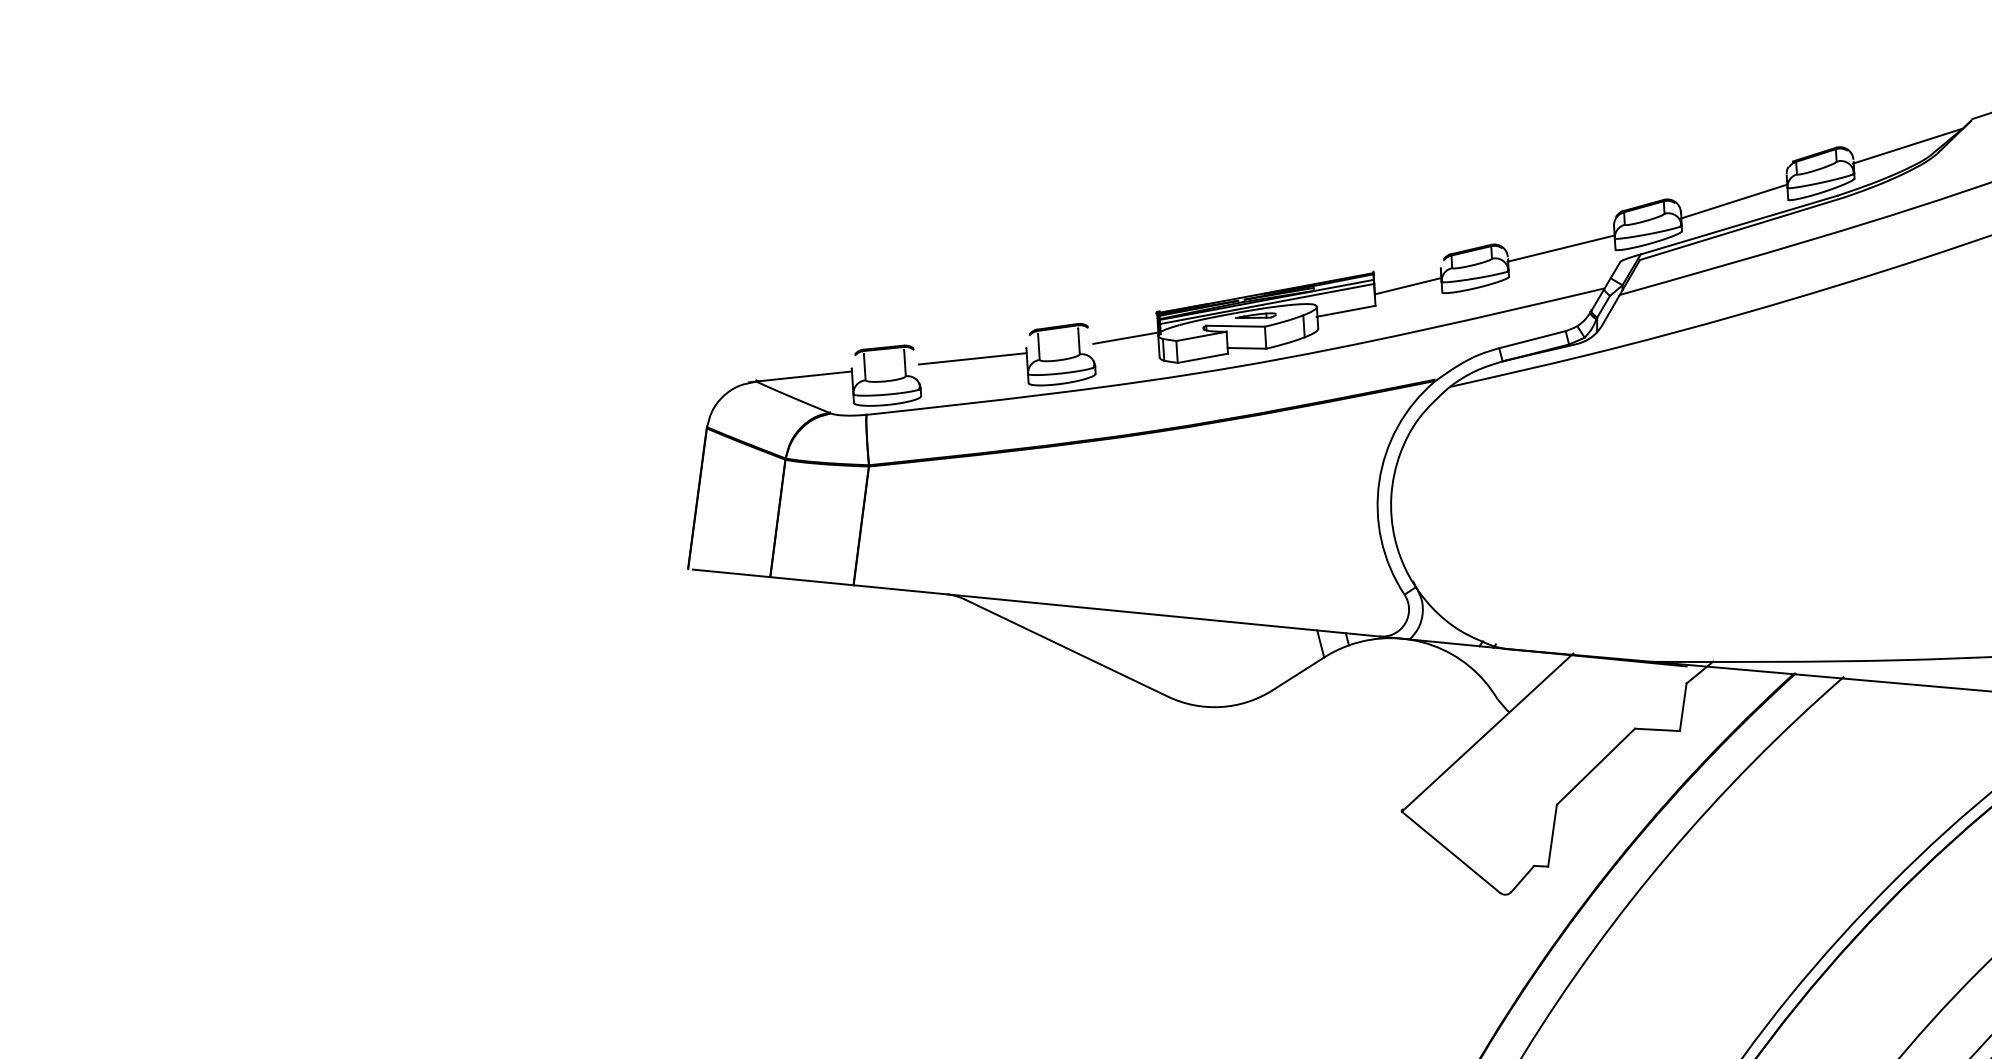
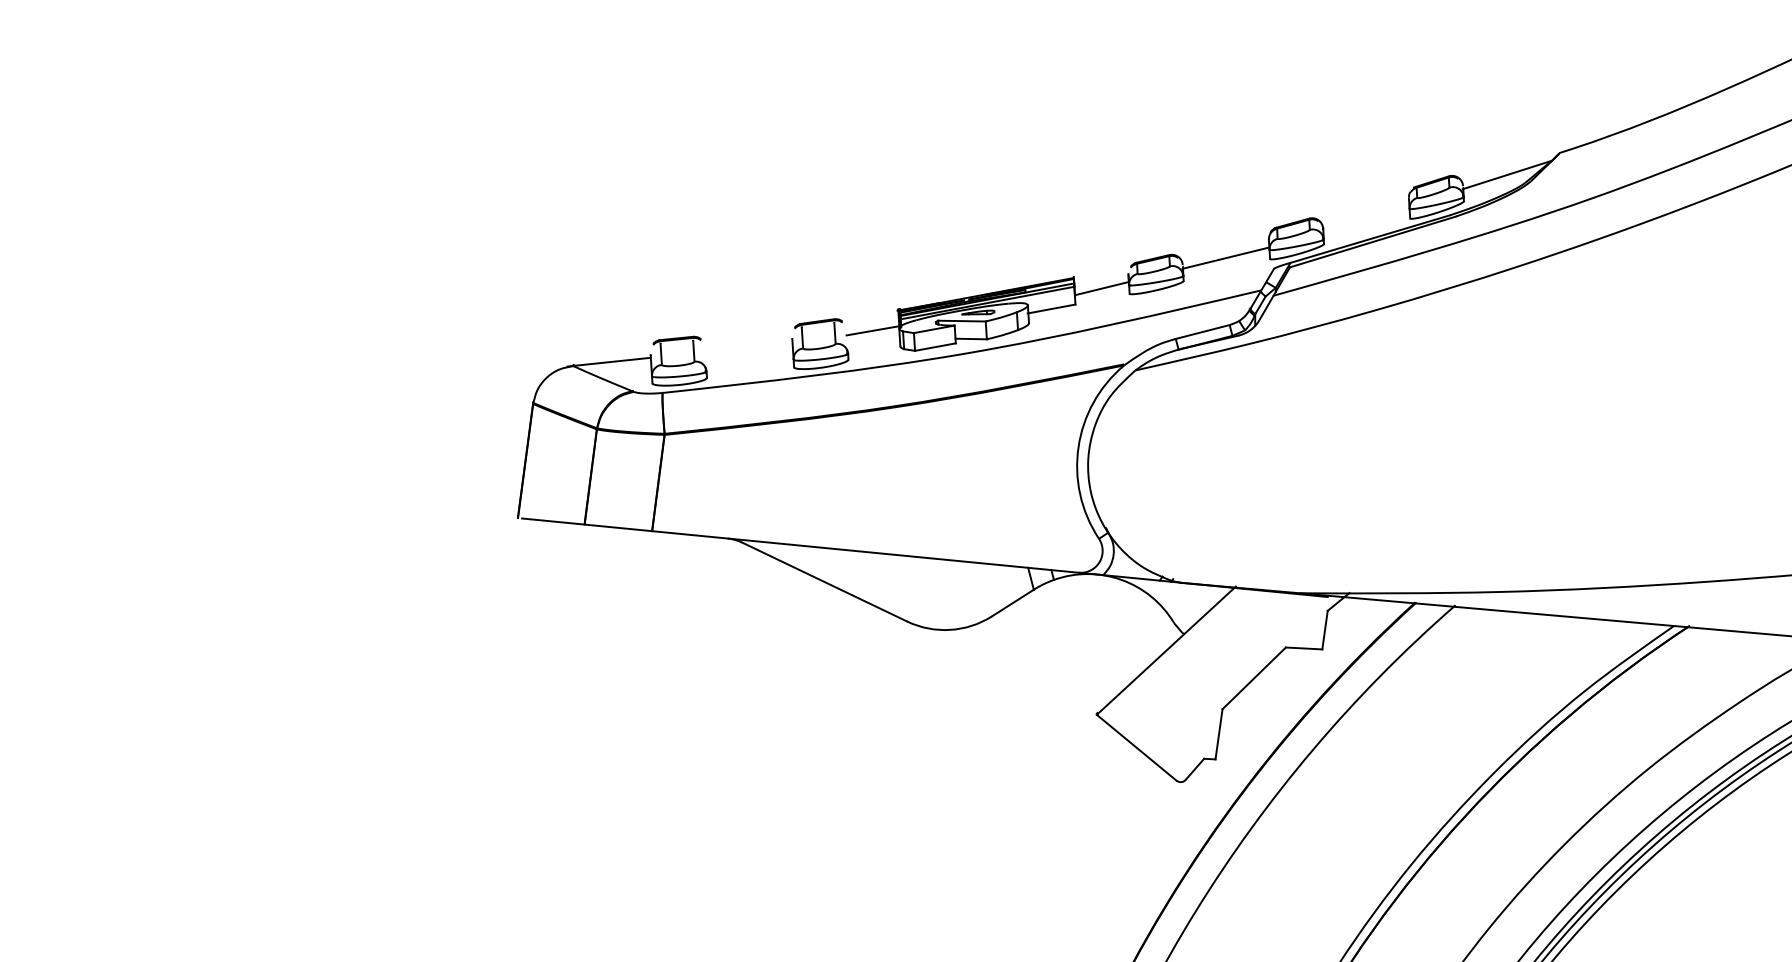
line: (1733, 200) -> (1365, 219), removed
line: (972, 358) -> (748, 347), removed

